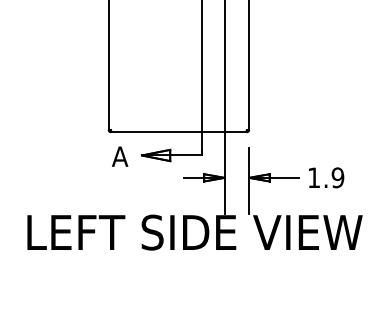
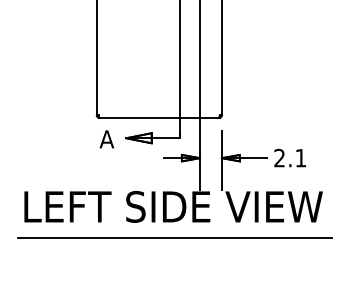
text: (326, 177) -> (290, 157), 1.9 -> 2.1
line: (196, 266) -> (174, 237), added

